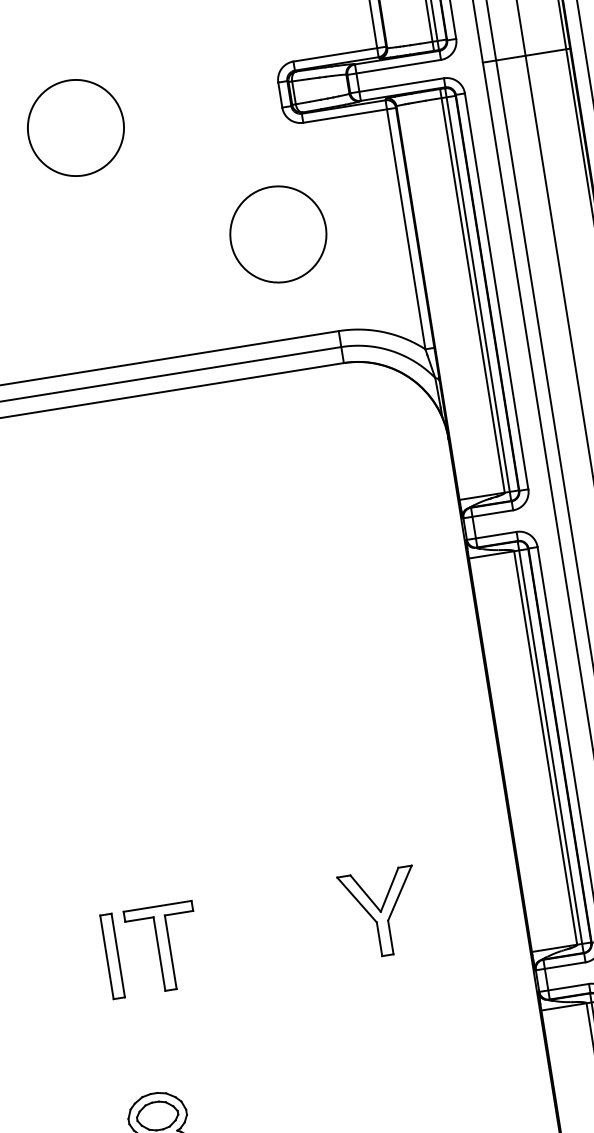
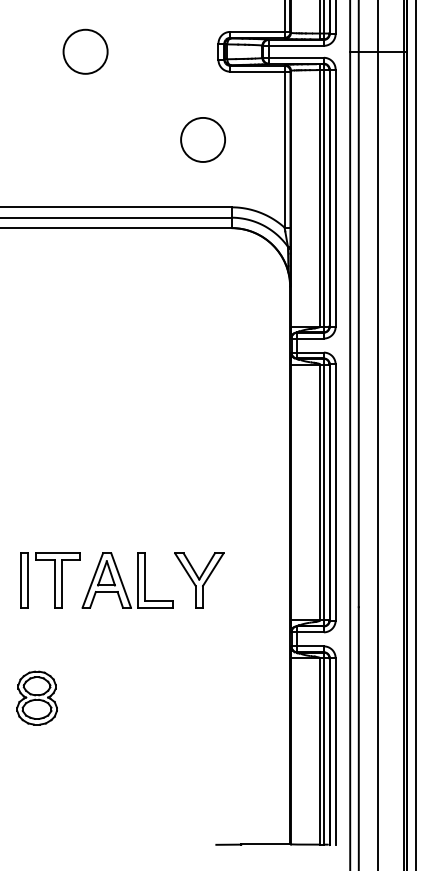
circle: (75, 127) -> (85, 51), size x0.71
circle: (278, 233) -> (203, 139), size x0.71
part: (270, 930) -> (127, 580), added

